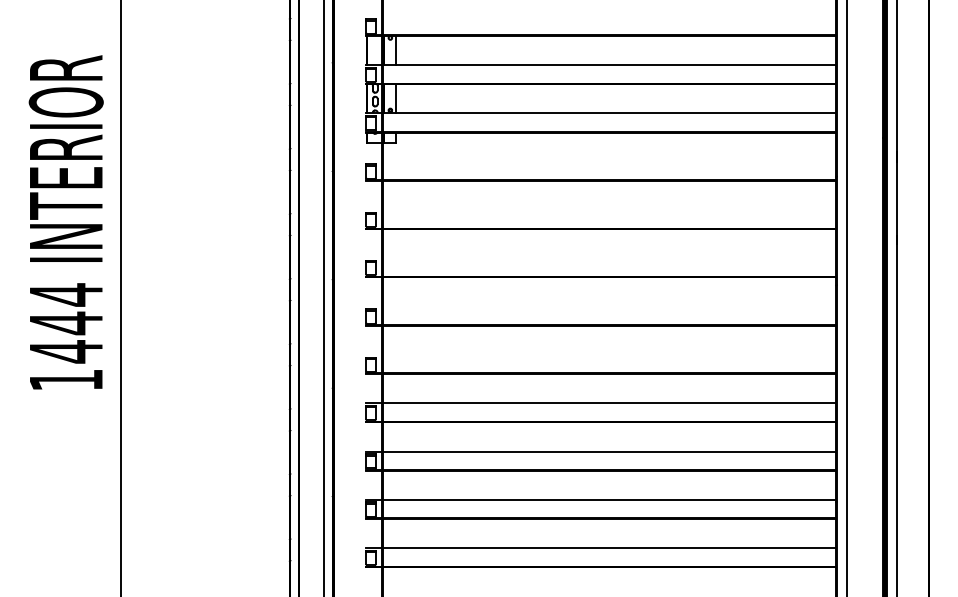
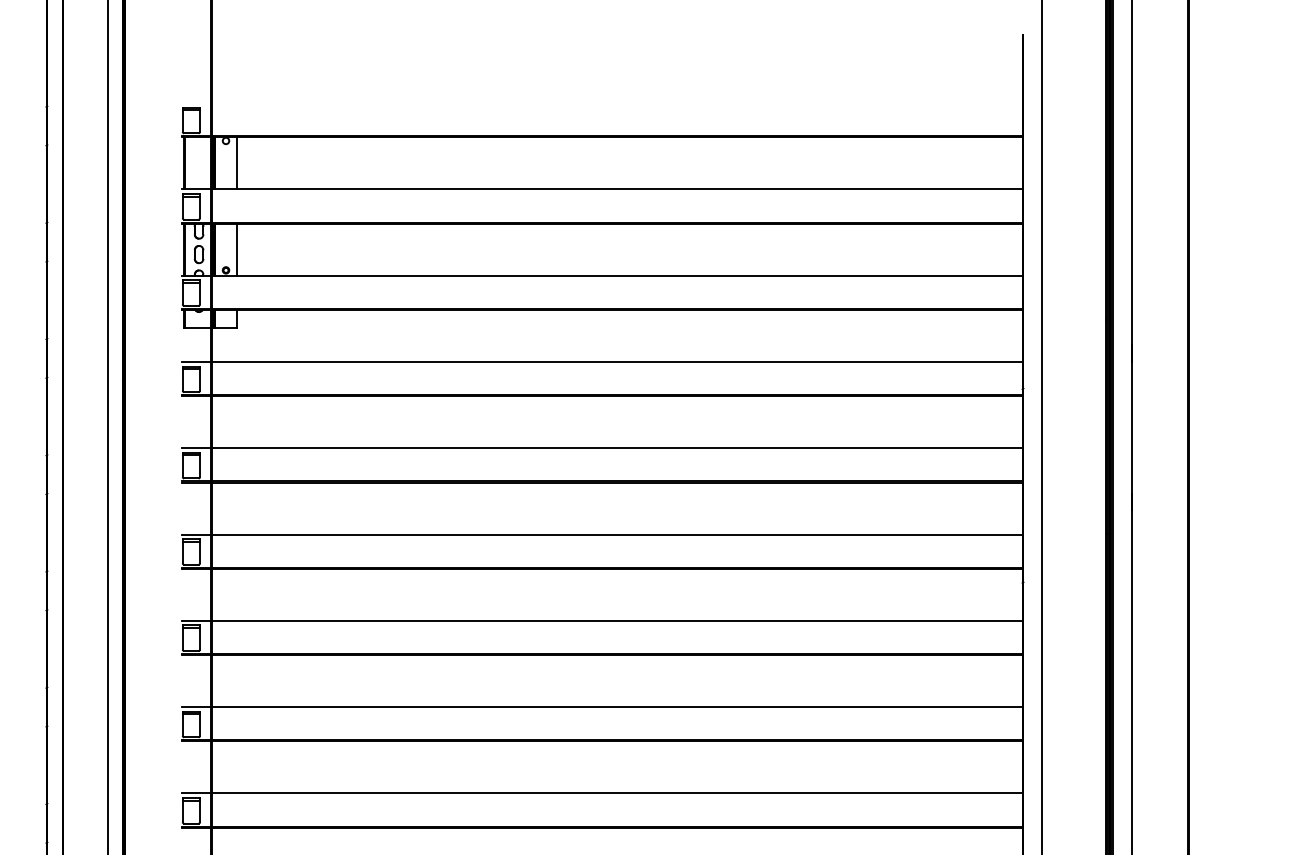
line: (600, 161) -> (601, 361), added
line: (600, 210) -> (601, 449), added
line: (600, 258) -> (601, 534), added
line: (600, 306) -> (601, 620), added
line: (600, 354) -> (601, 706), added

